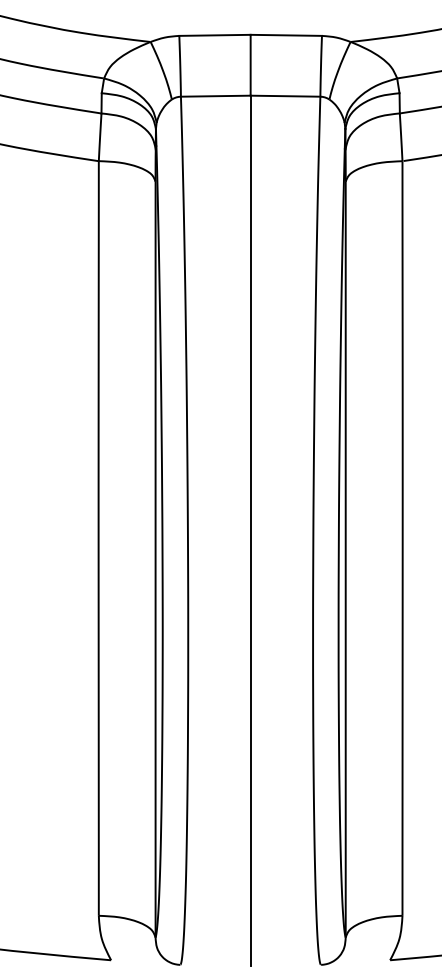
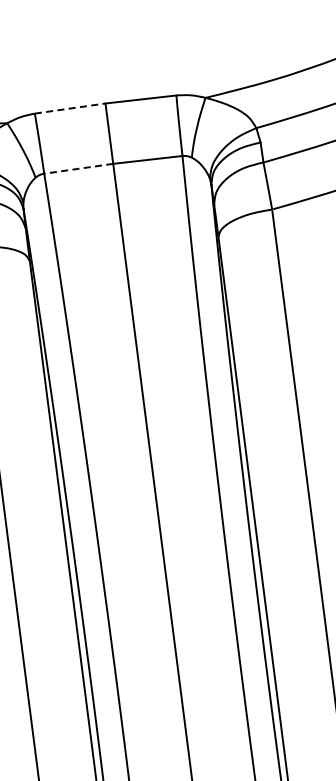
line: (214, 35) -> (69, 108), solid -> dashed
line: (215, 96) -> (78, 169), solid -> dashed

